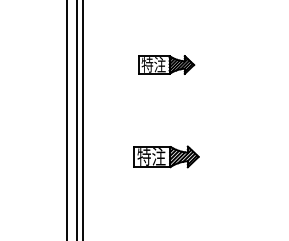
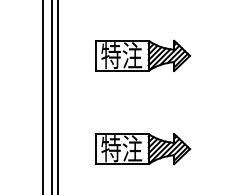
part: (166, 64) -> (143, 55), size x1.67
part: (166, 156) -> (143, 148), size x1.43

